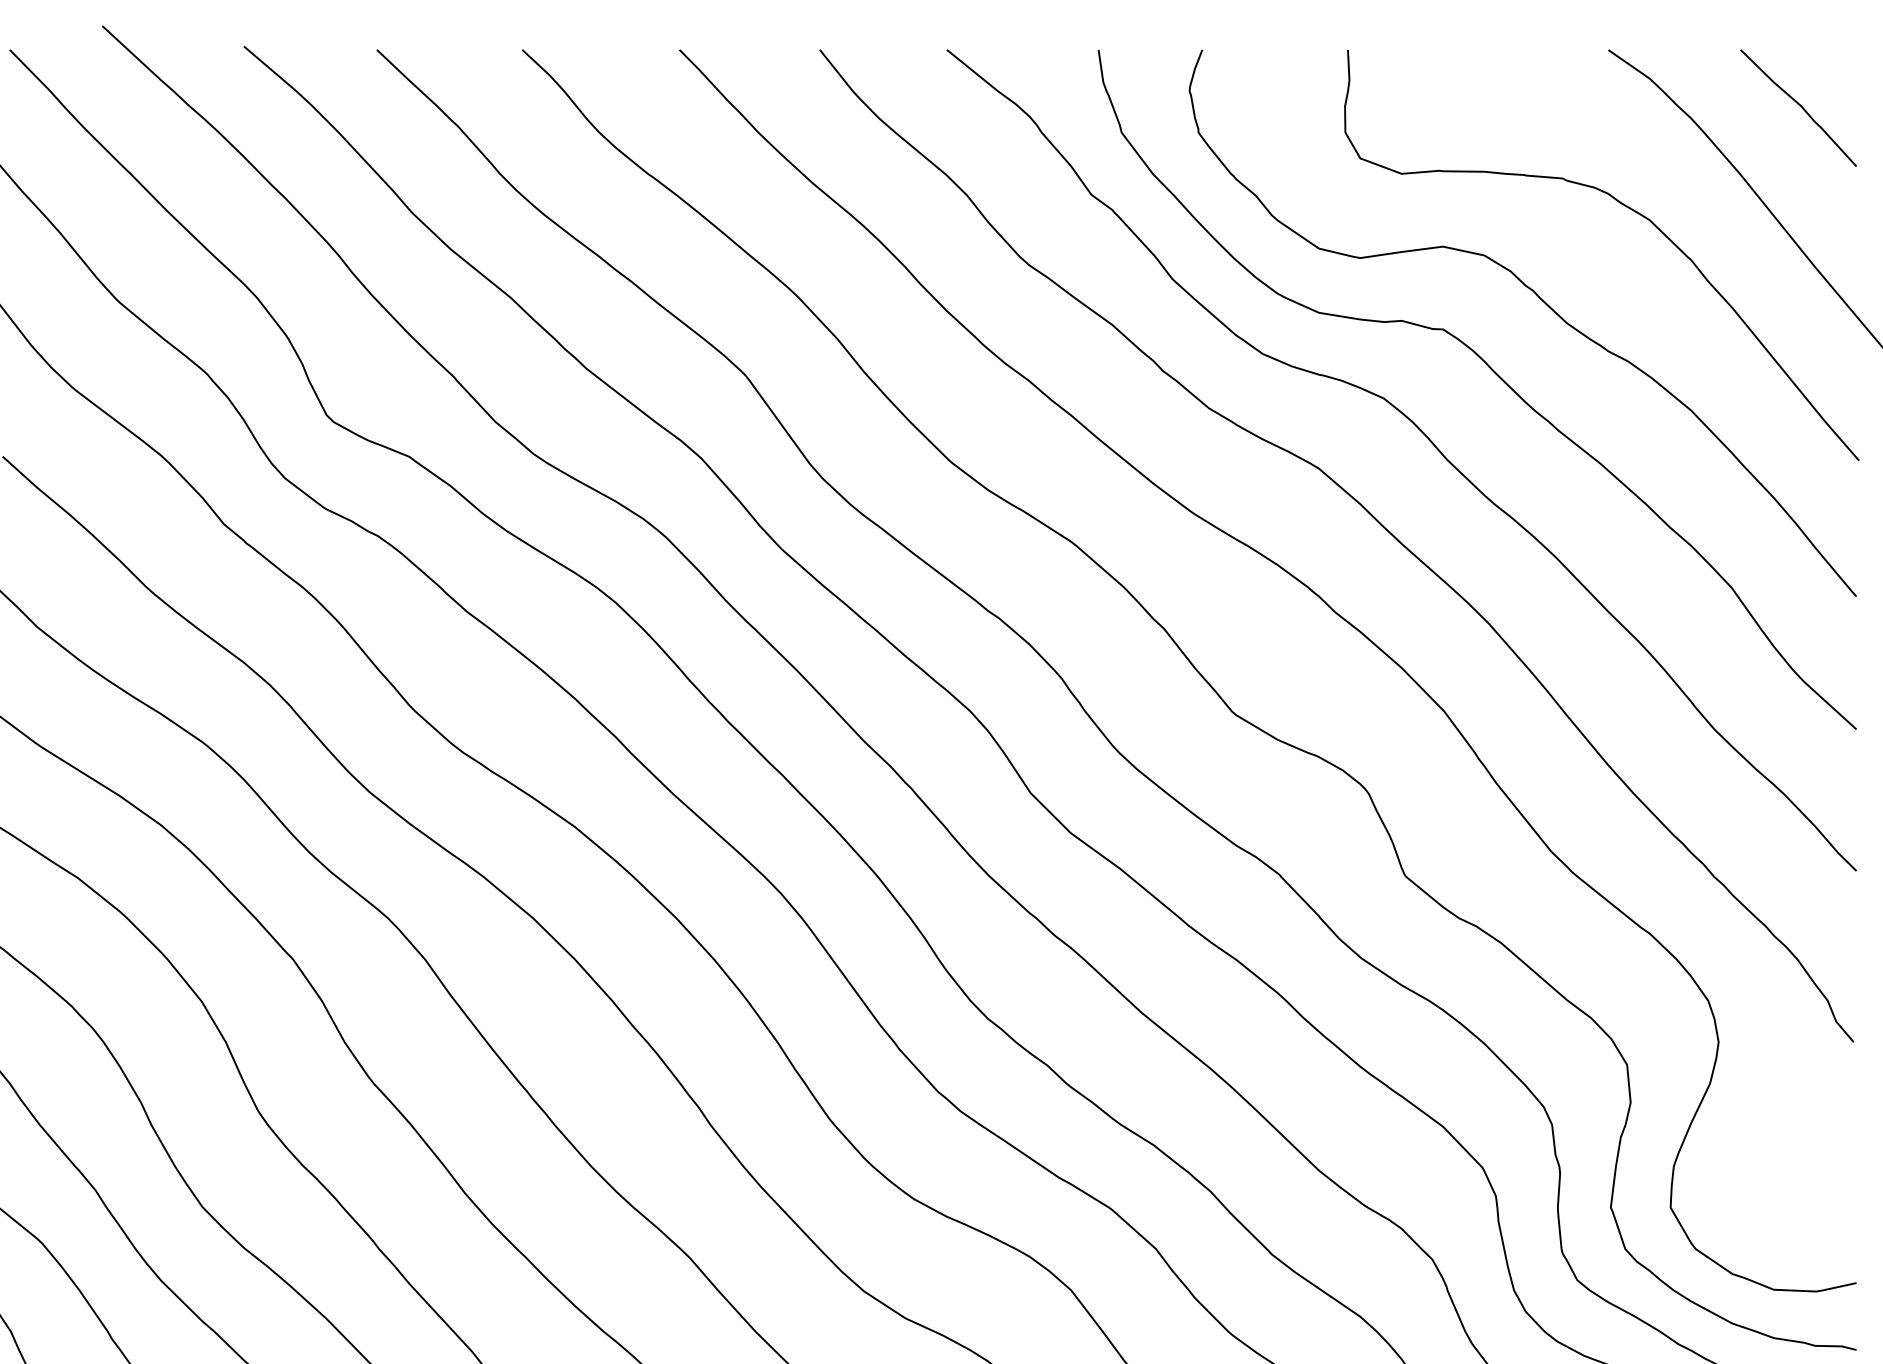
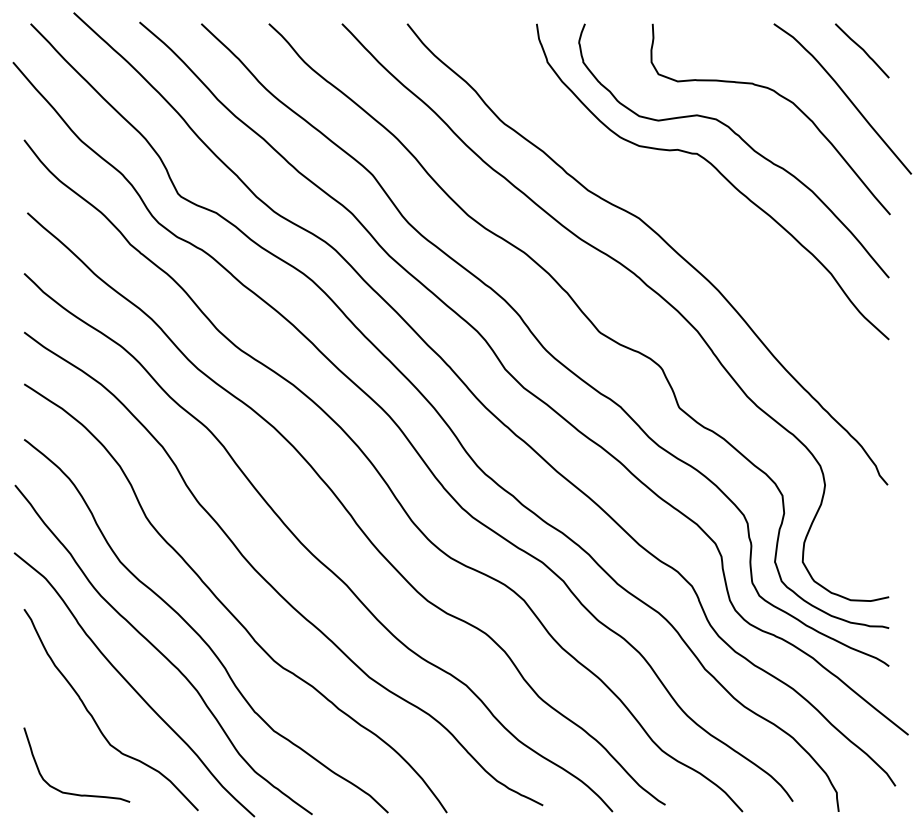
curve: (1422, 436) -> (687, 203), removed

